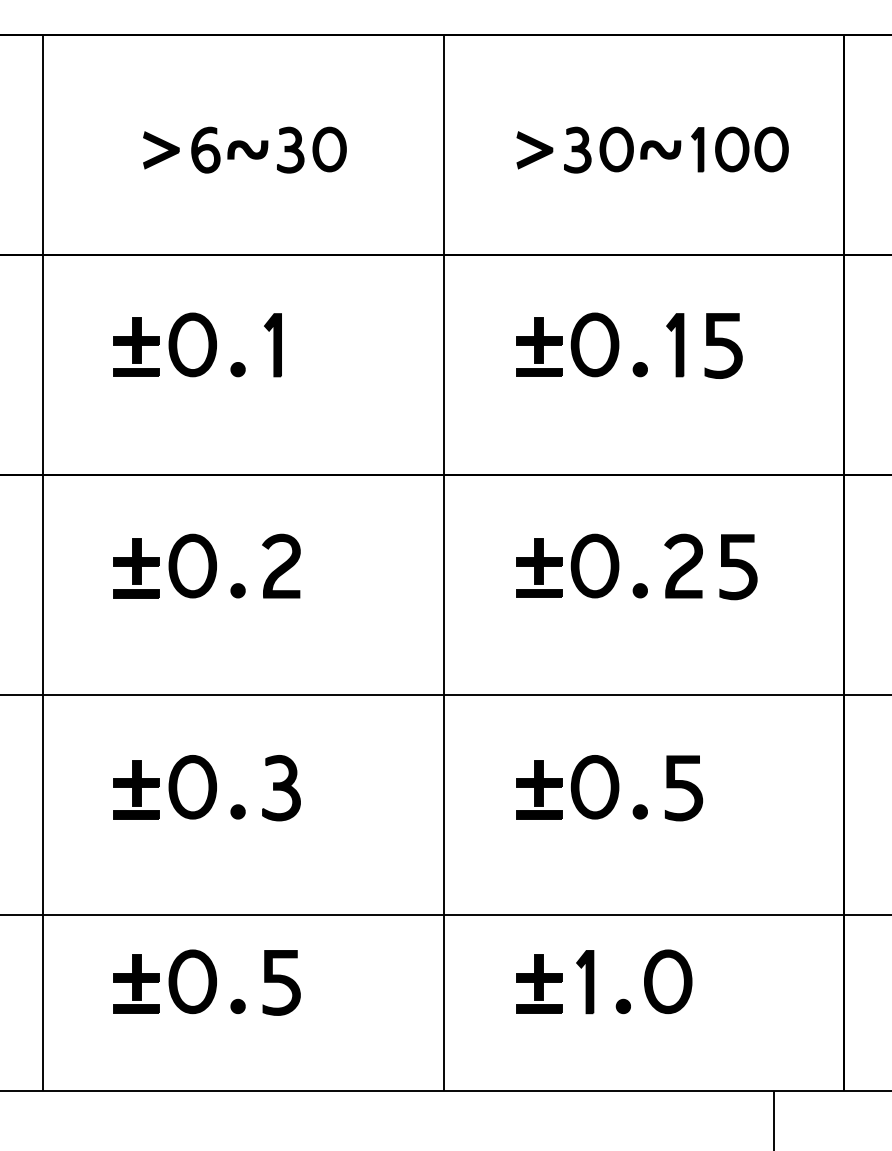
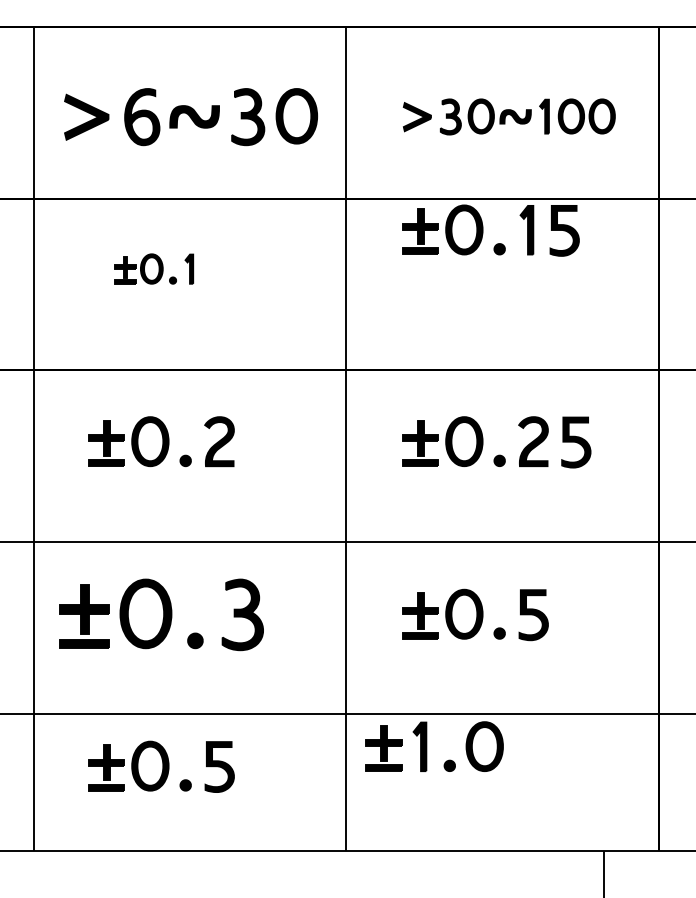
part: (244, 149) -> (190, 116), size x1.6
part: (197, 344) -> (154, 268), size x0.6
part: (619, 345) -> (483, 230), moved
part: (206, 788) -> (161, 615), size x1.4
part: (594, 981) -> (427, 746), moved

